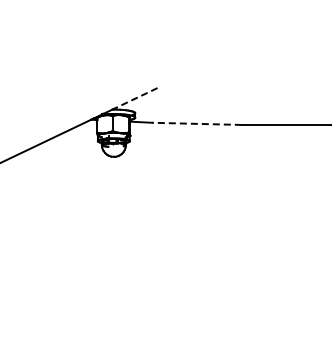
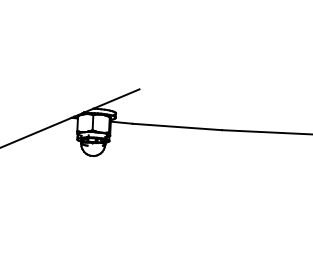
line: (134, 99) -> (115, 99), dashed -> solid
line: (197, 123) -> (177, 126), dashed -> solid

